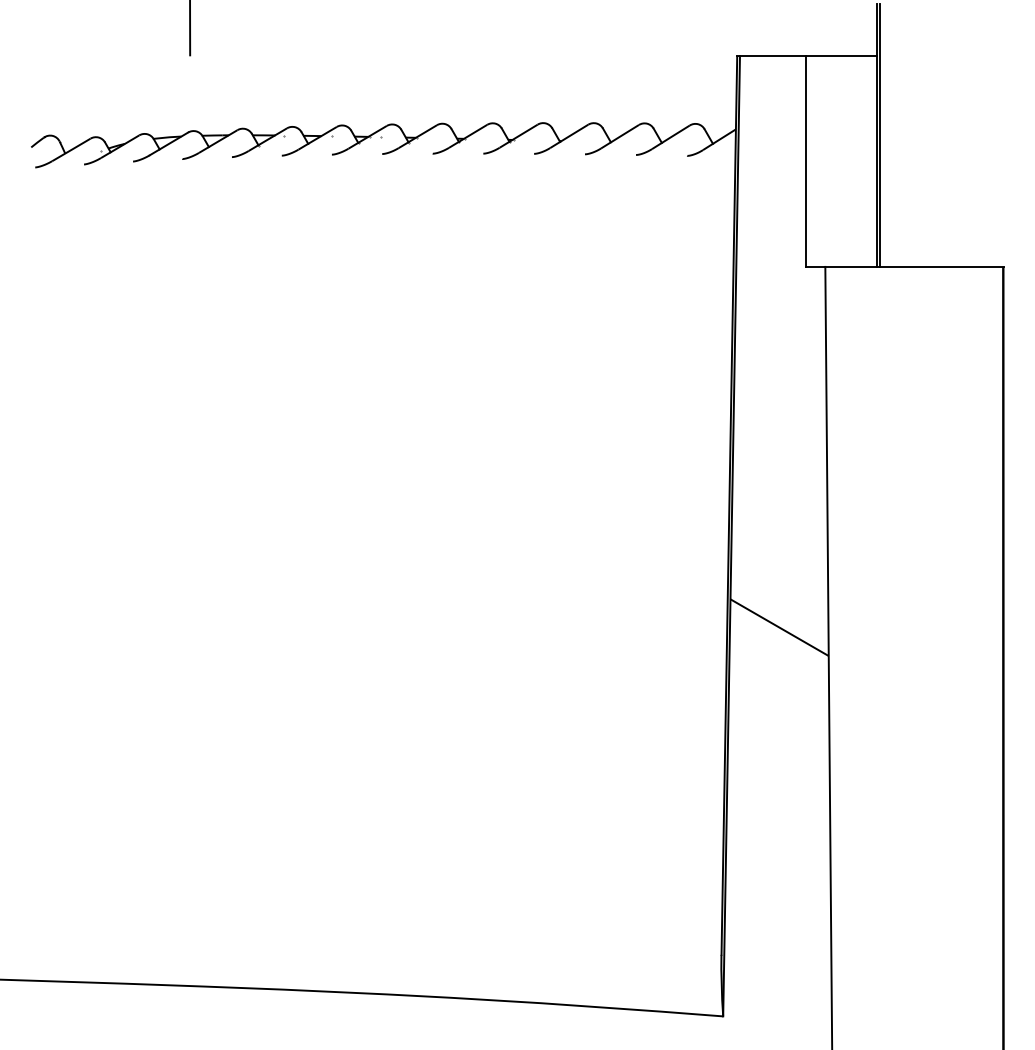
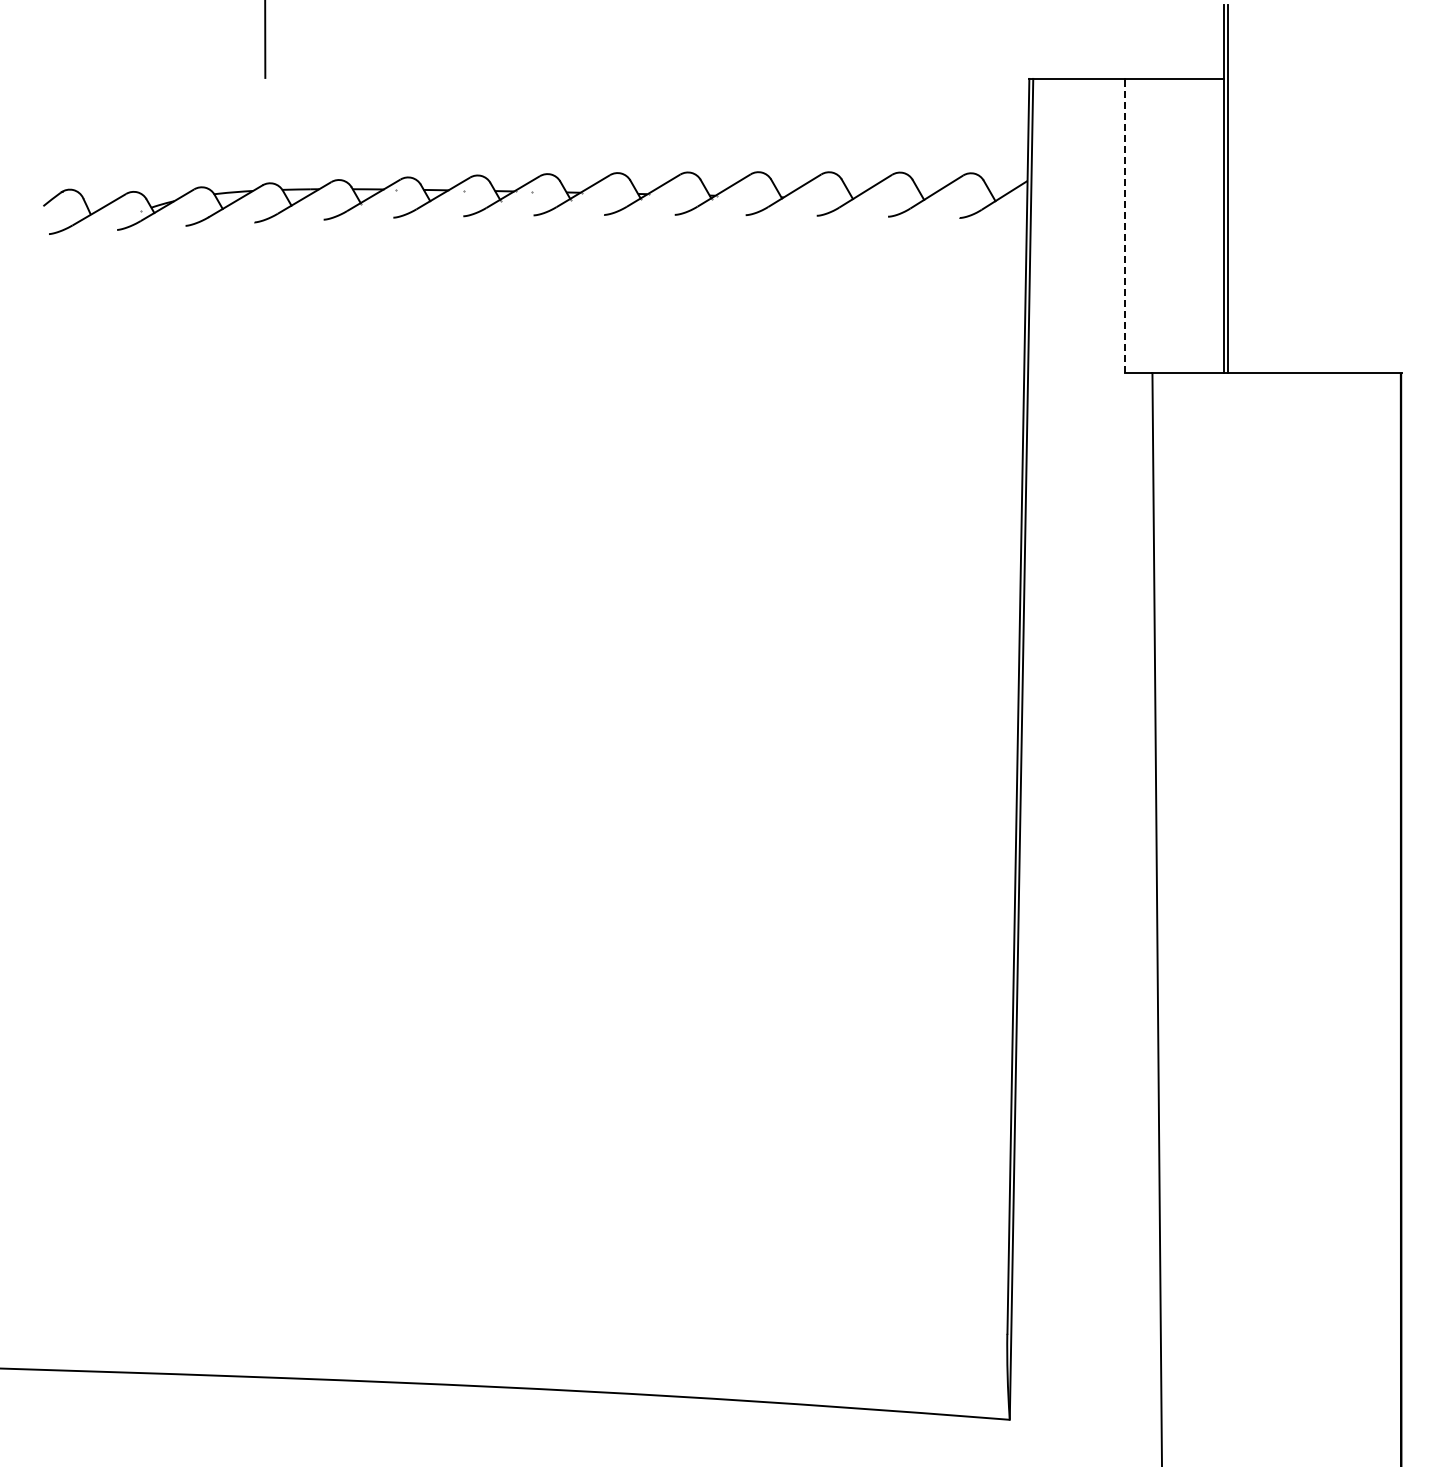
line: (806, 161) -> (1125, 225), solid -> dashed
hatch: (779, 627) -> (1088, 876), removed

